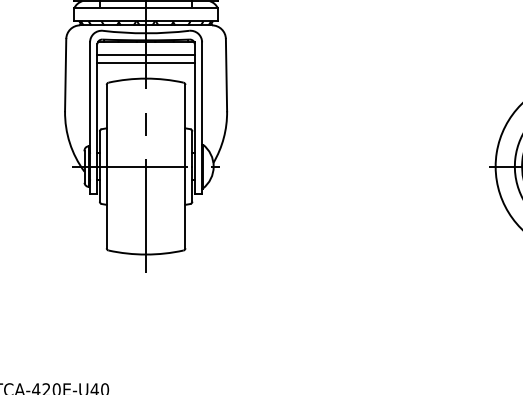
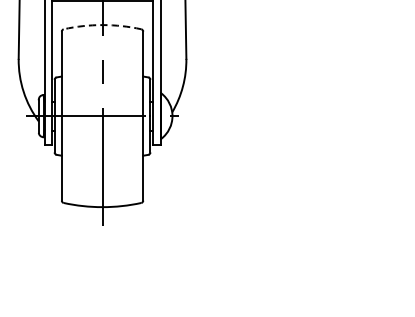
line: (145, 62) -> (101, 8), removed
arc: (146, 78) -> (102, 24), solid -> dashed

